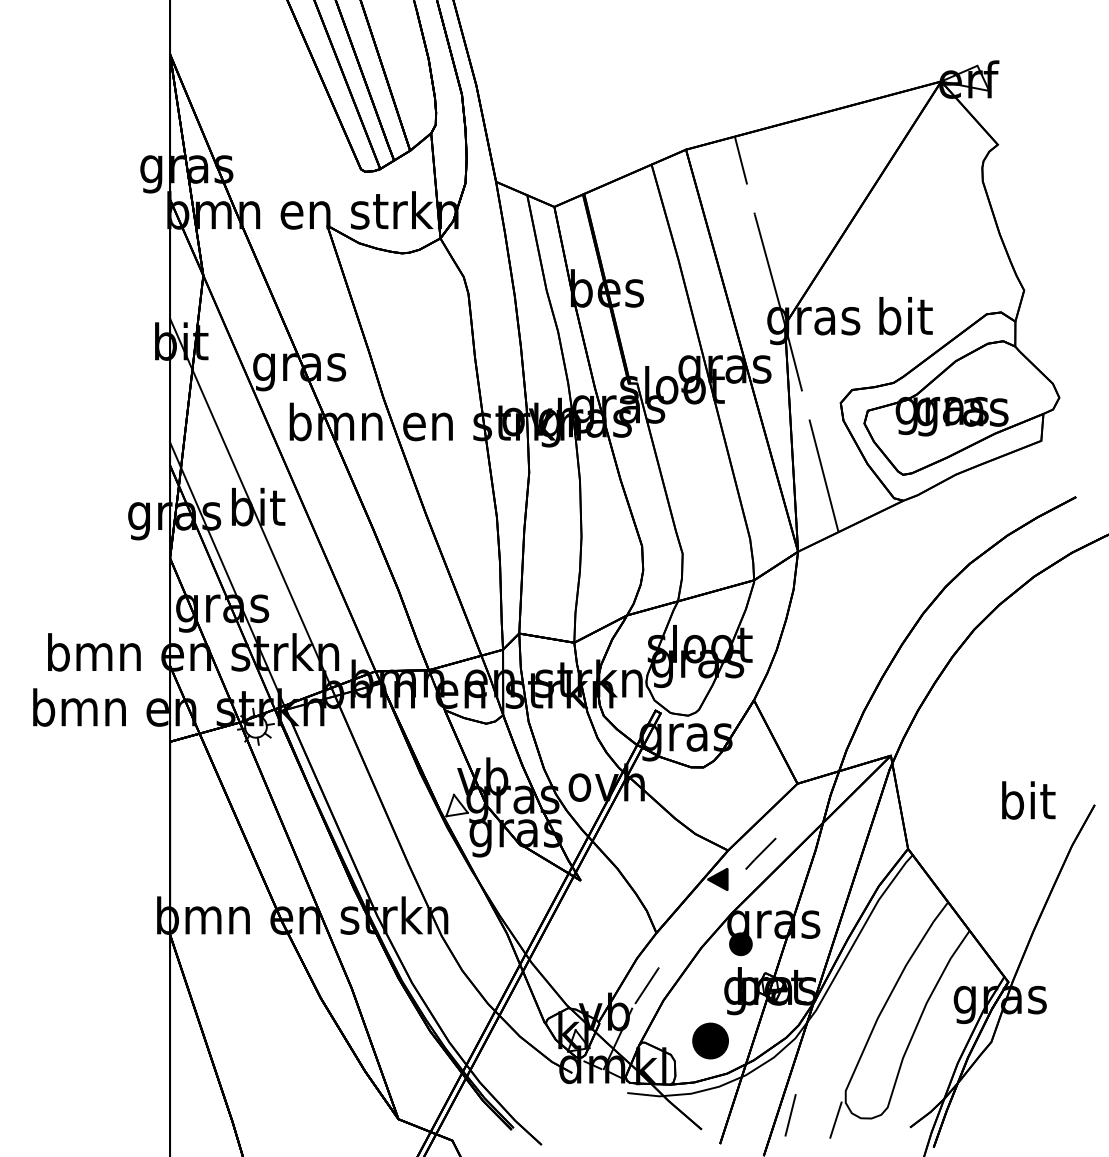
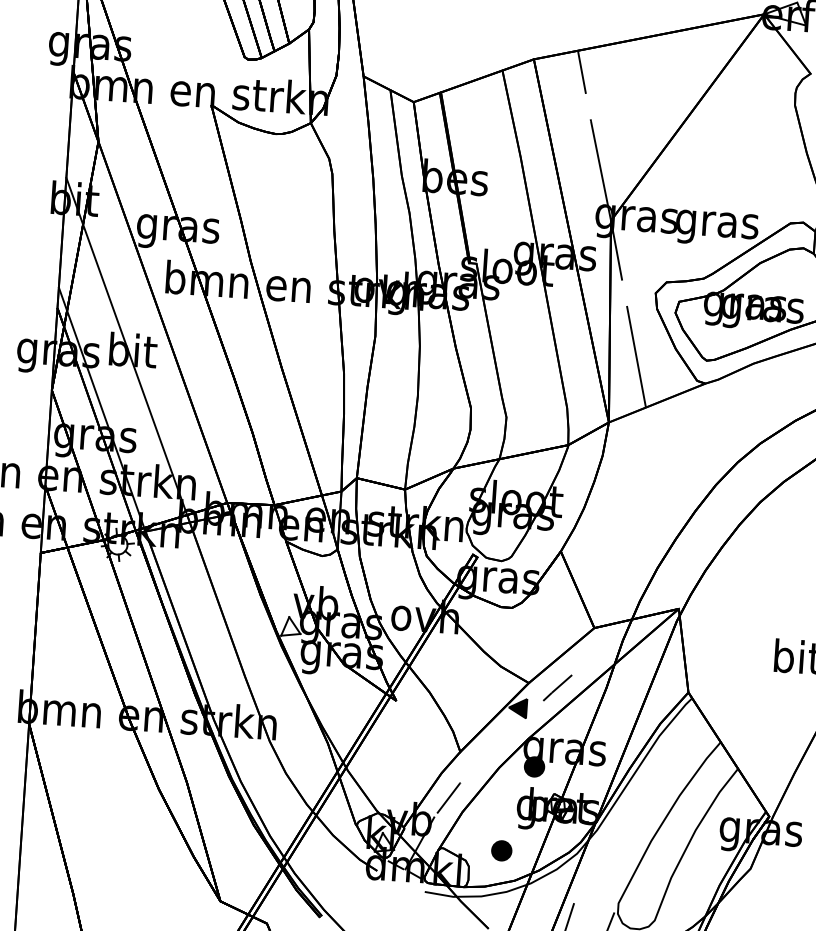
text: (904, 321) -> (717, 224), bit -> gras
part: (710, 1040) -> (501, 850), size x0.62

